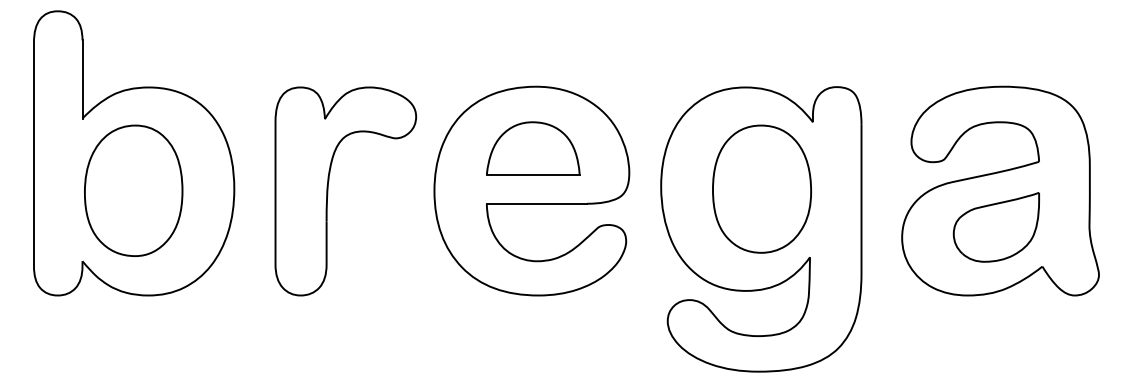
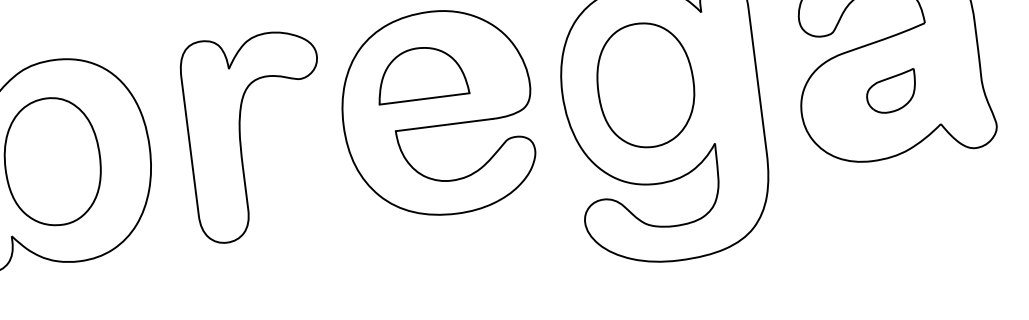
part: (533, 148) -> (421, 73), moved
part: (761, 188) -> (645, 84), moved
part: (995, 227) -> (890, 91), size x0.6

